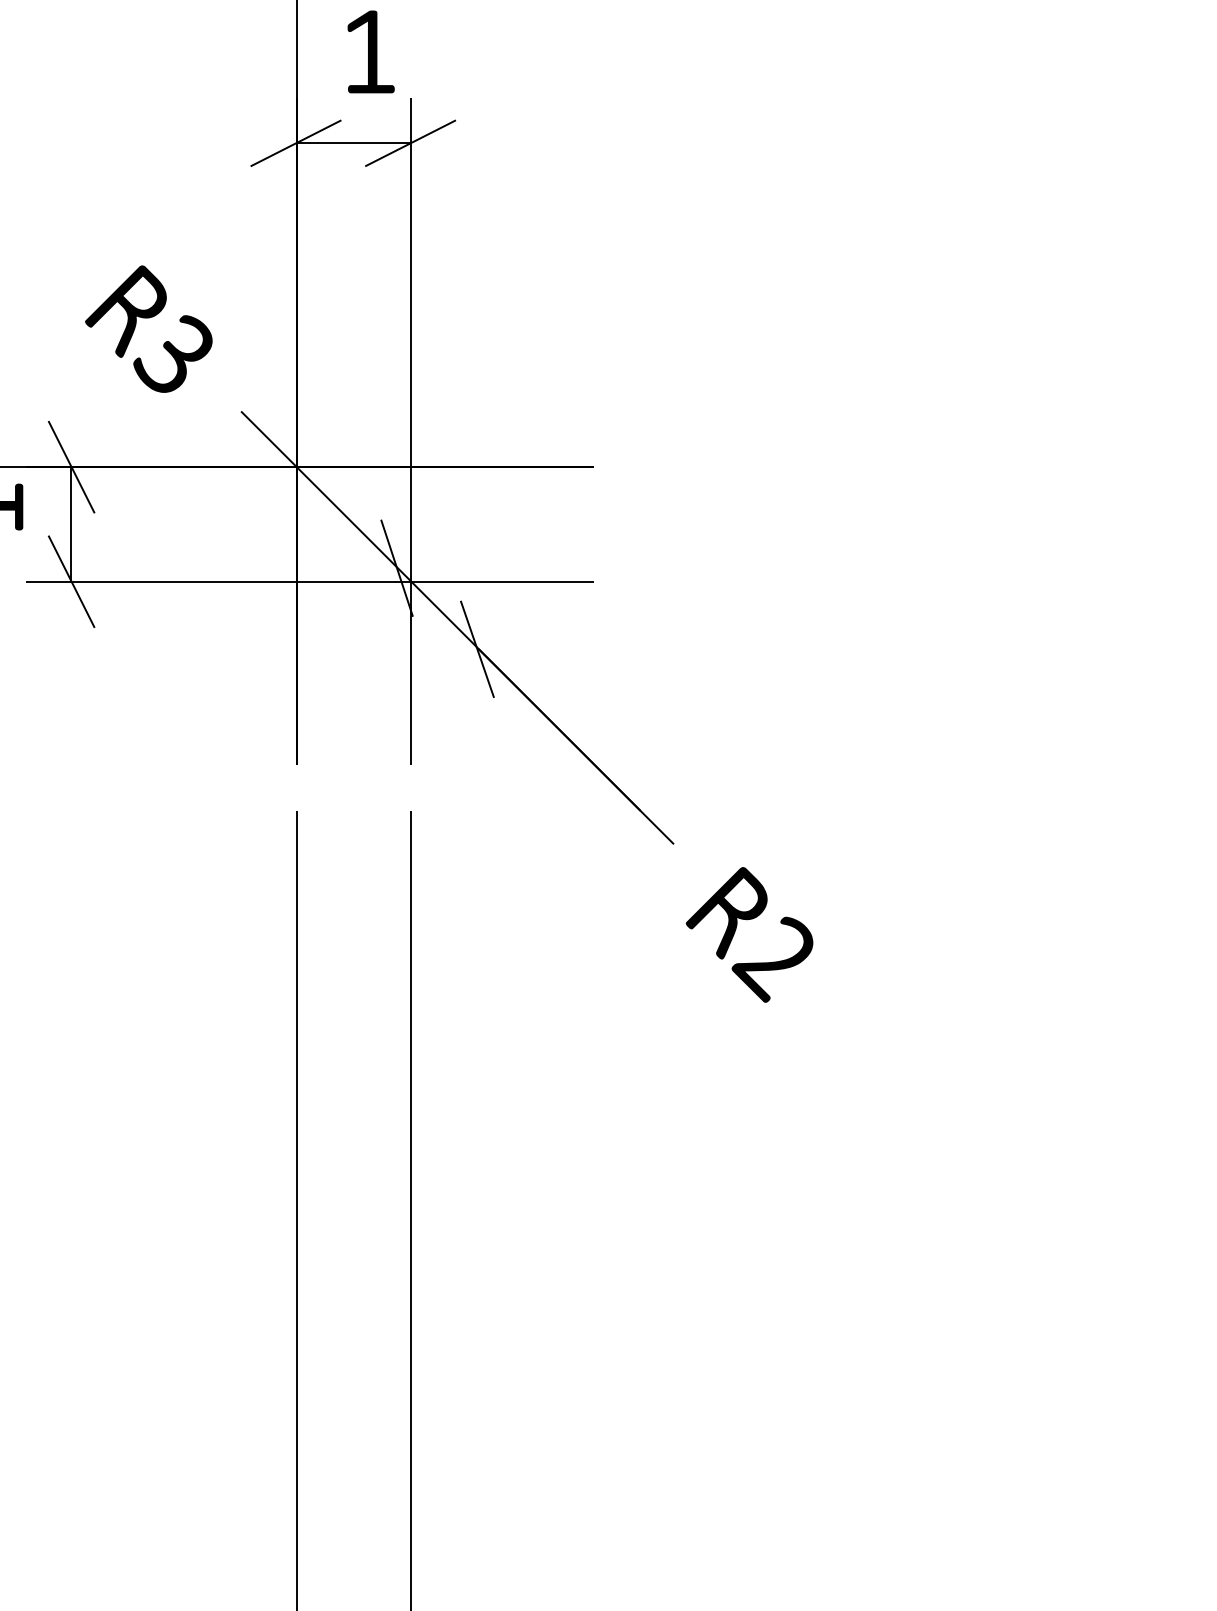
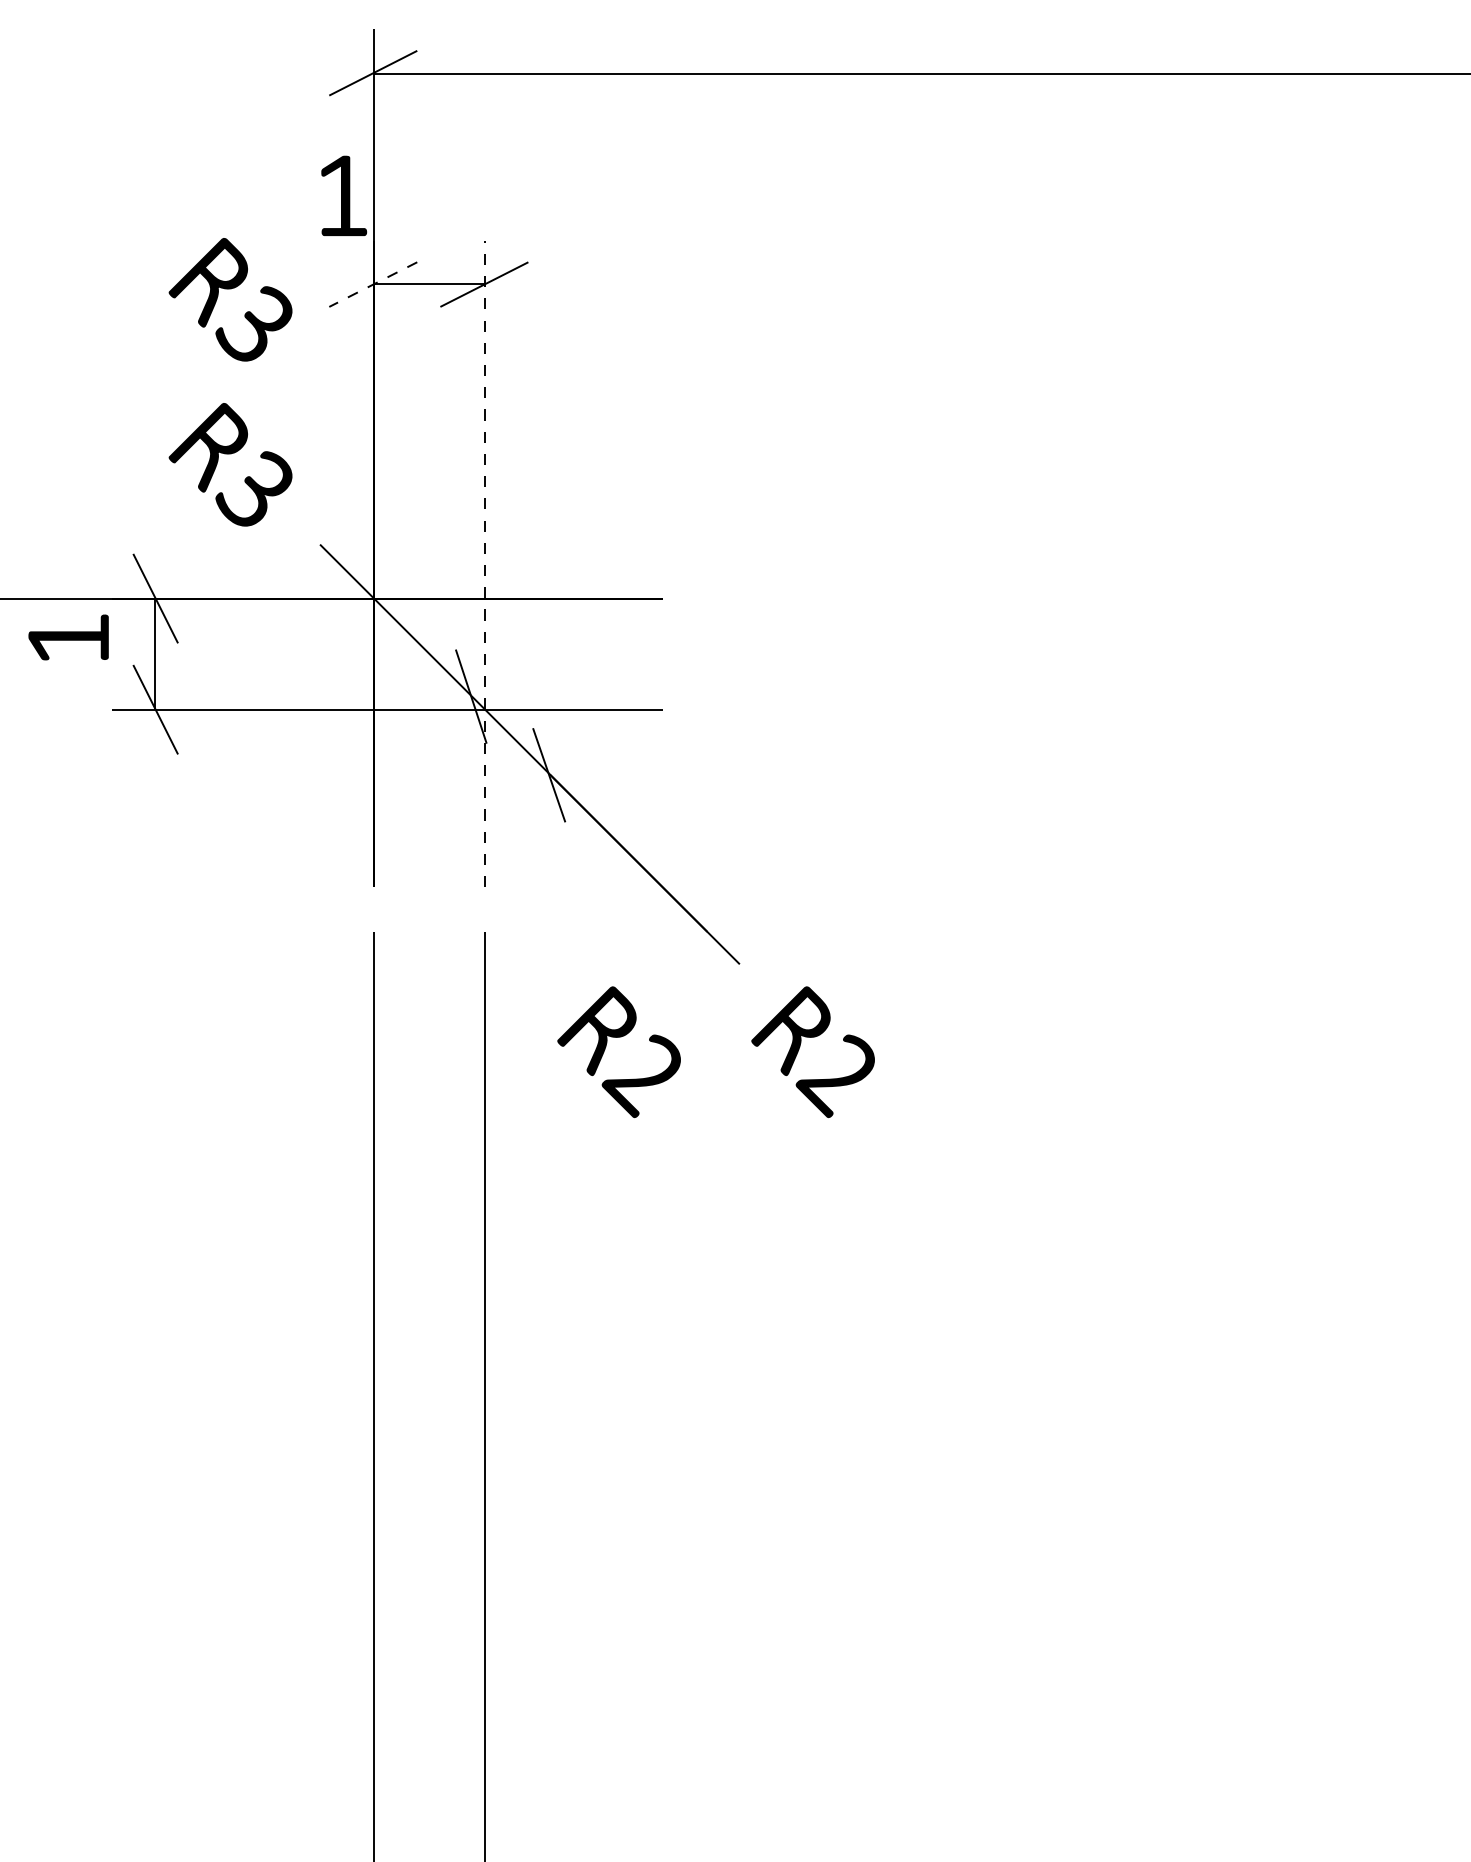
part: (371, 51) -> (344, 195), moved
line: (295, 143) -> (372, 284), solid -> dashed
part: (148, 148) -> (230, 289), added
line: (411, 430) -> (485, 563), solid -> dashed
part: (536, 930) -> (606, 1047), added

